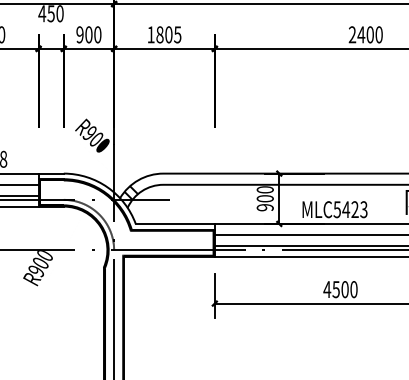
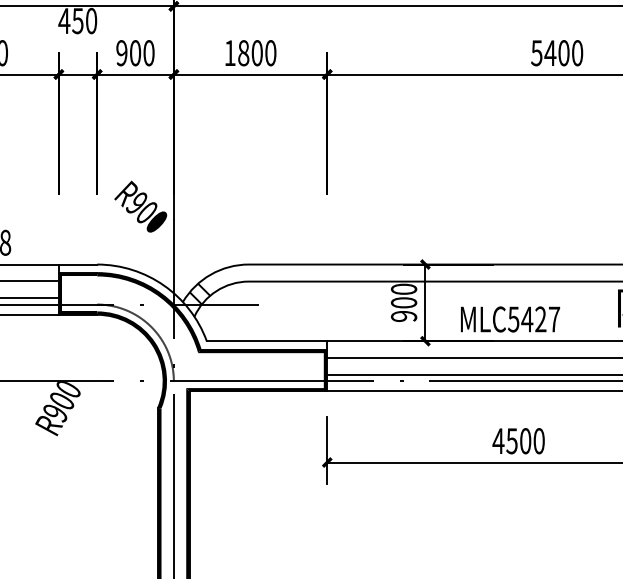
text: (177, 34) -> (270, 52), 1805 -> 1800
text: (352, 34) -> (536, 52), 2400 -> 5400
text: (363, 209) -> (553, 319), MLC5423 -> MLC5427

